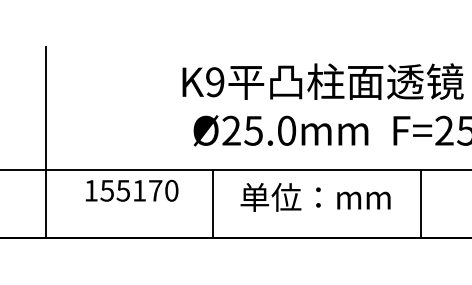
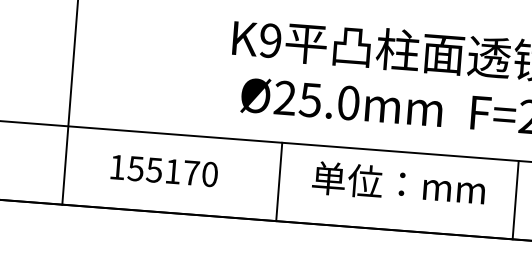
text: (131, 190) -> (163, 170), moved
text: (315, 197) -> (398, 184), moved
line: (213, 203) -> (279, 181), moved
line: (420, 203) -> (515, 199), moved

